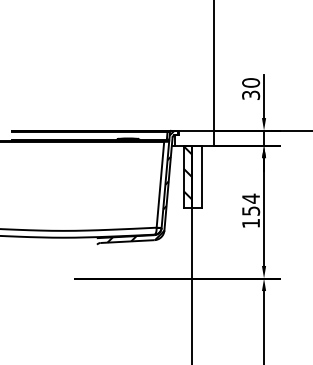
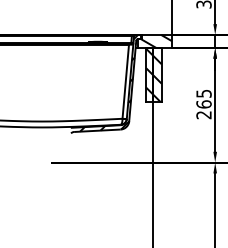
hatch: (194, 137) -> (155, 40), added
hatch: (196, 181) -> (156, 78), added
text: (251, 210) -> (204, 103), 154 -> 265

